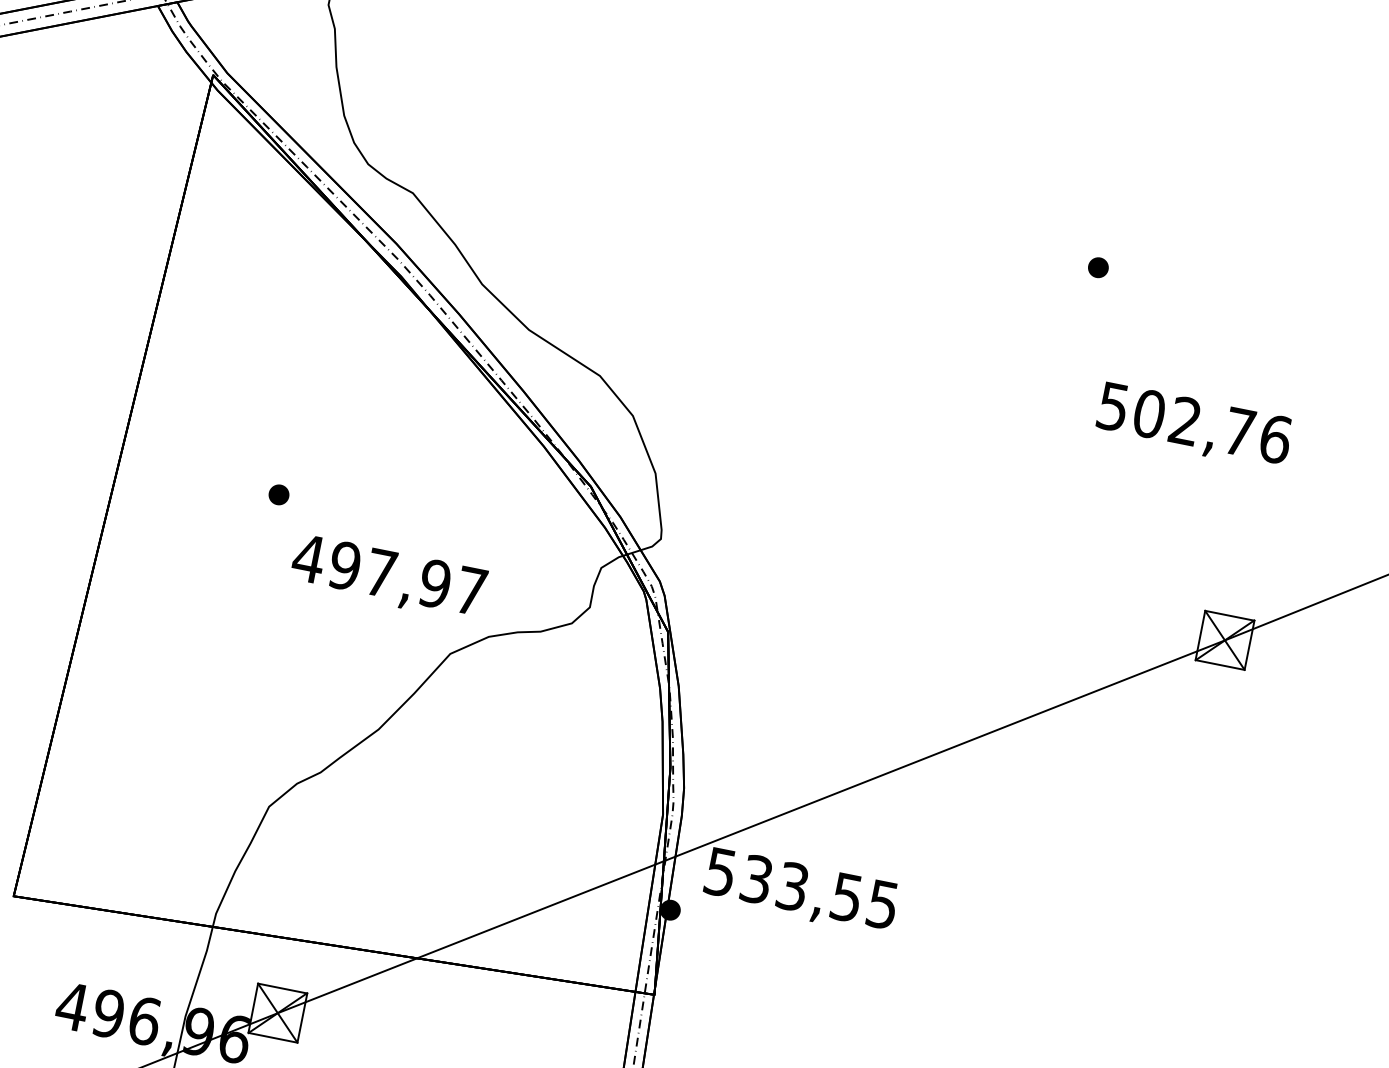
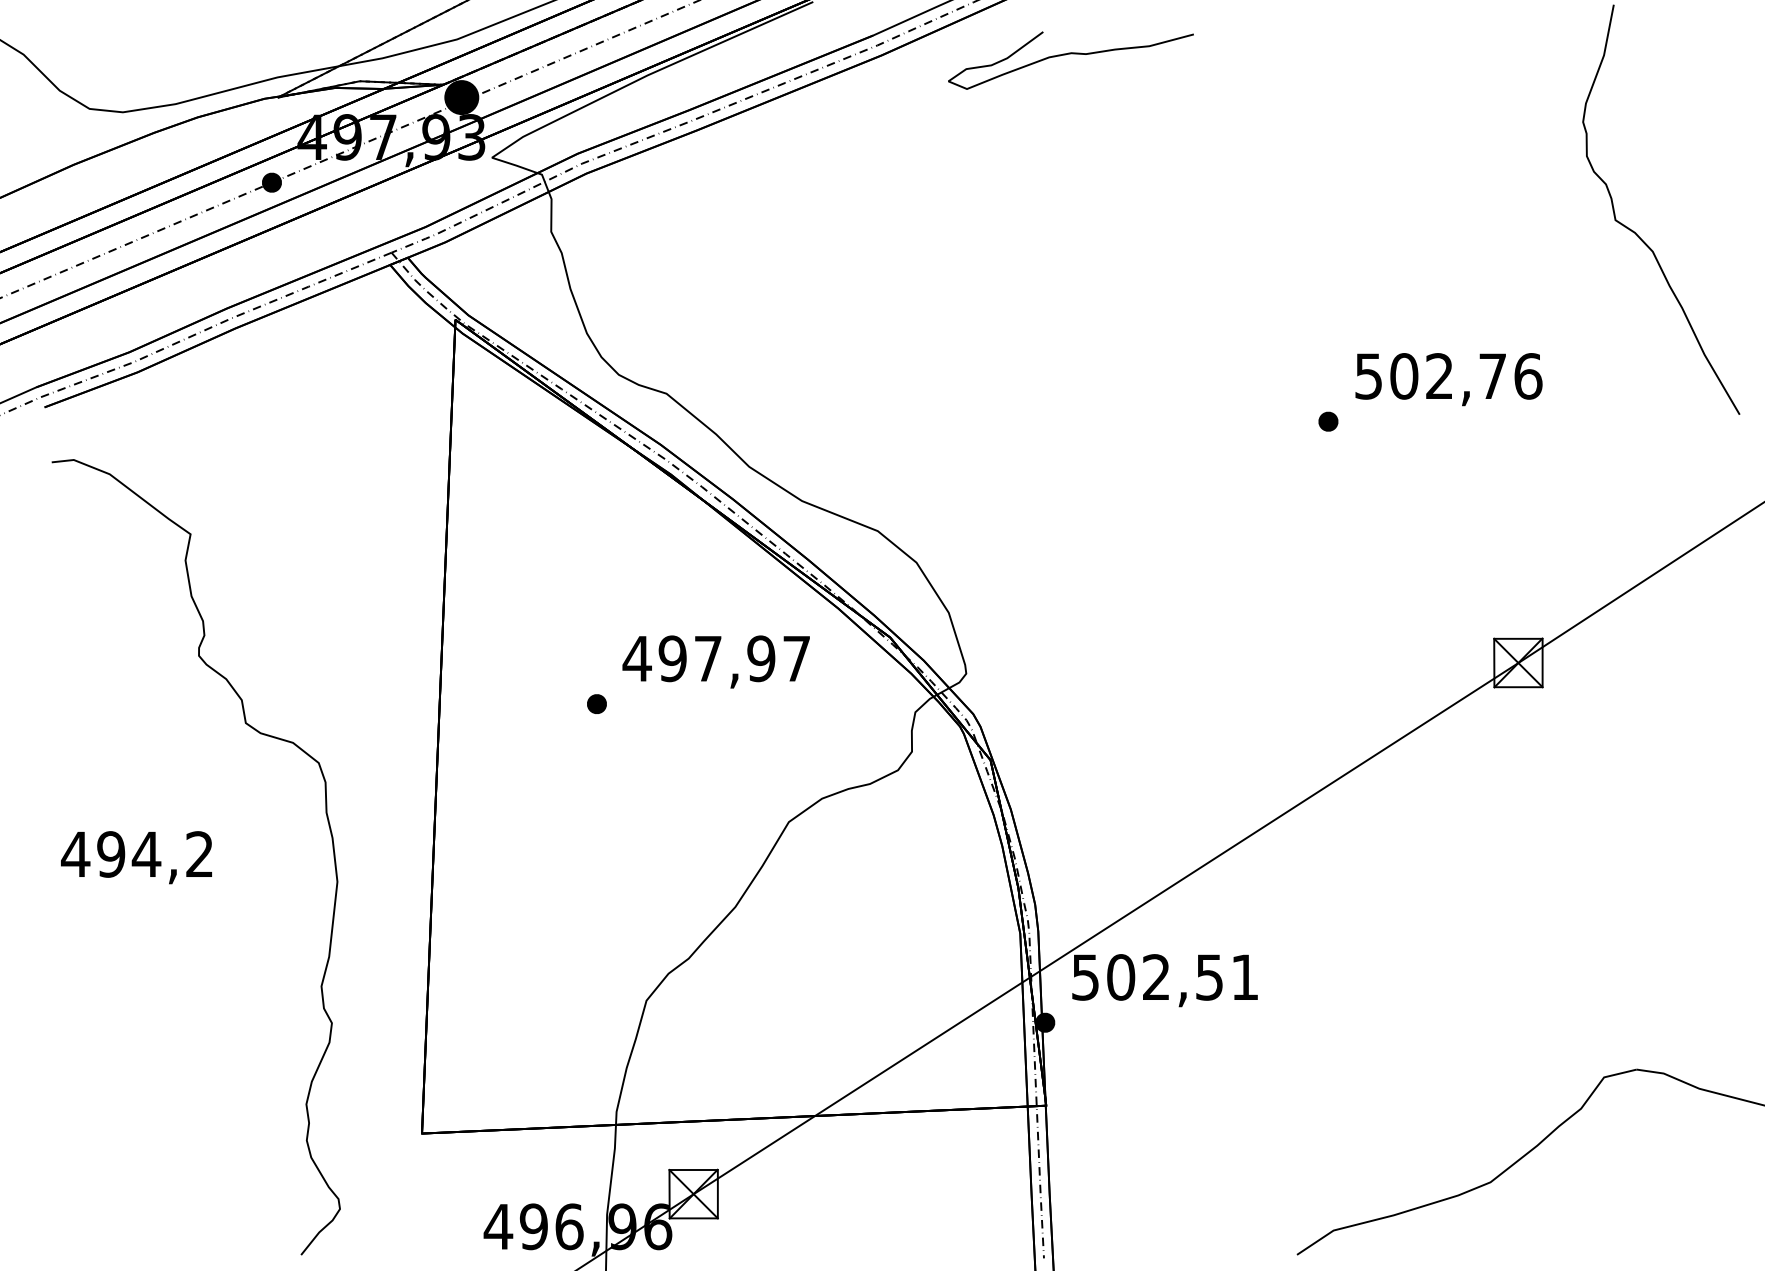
part: (1098, 267) -> (1328, 421), moved
text: (1193, 426) -> (1448, 379), moved
text: (387, 577) -> (715, 661), moved
text: (819, 892) -> (1182, 977), 533,55 -> 502,51

